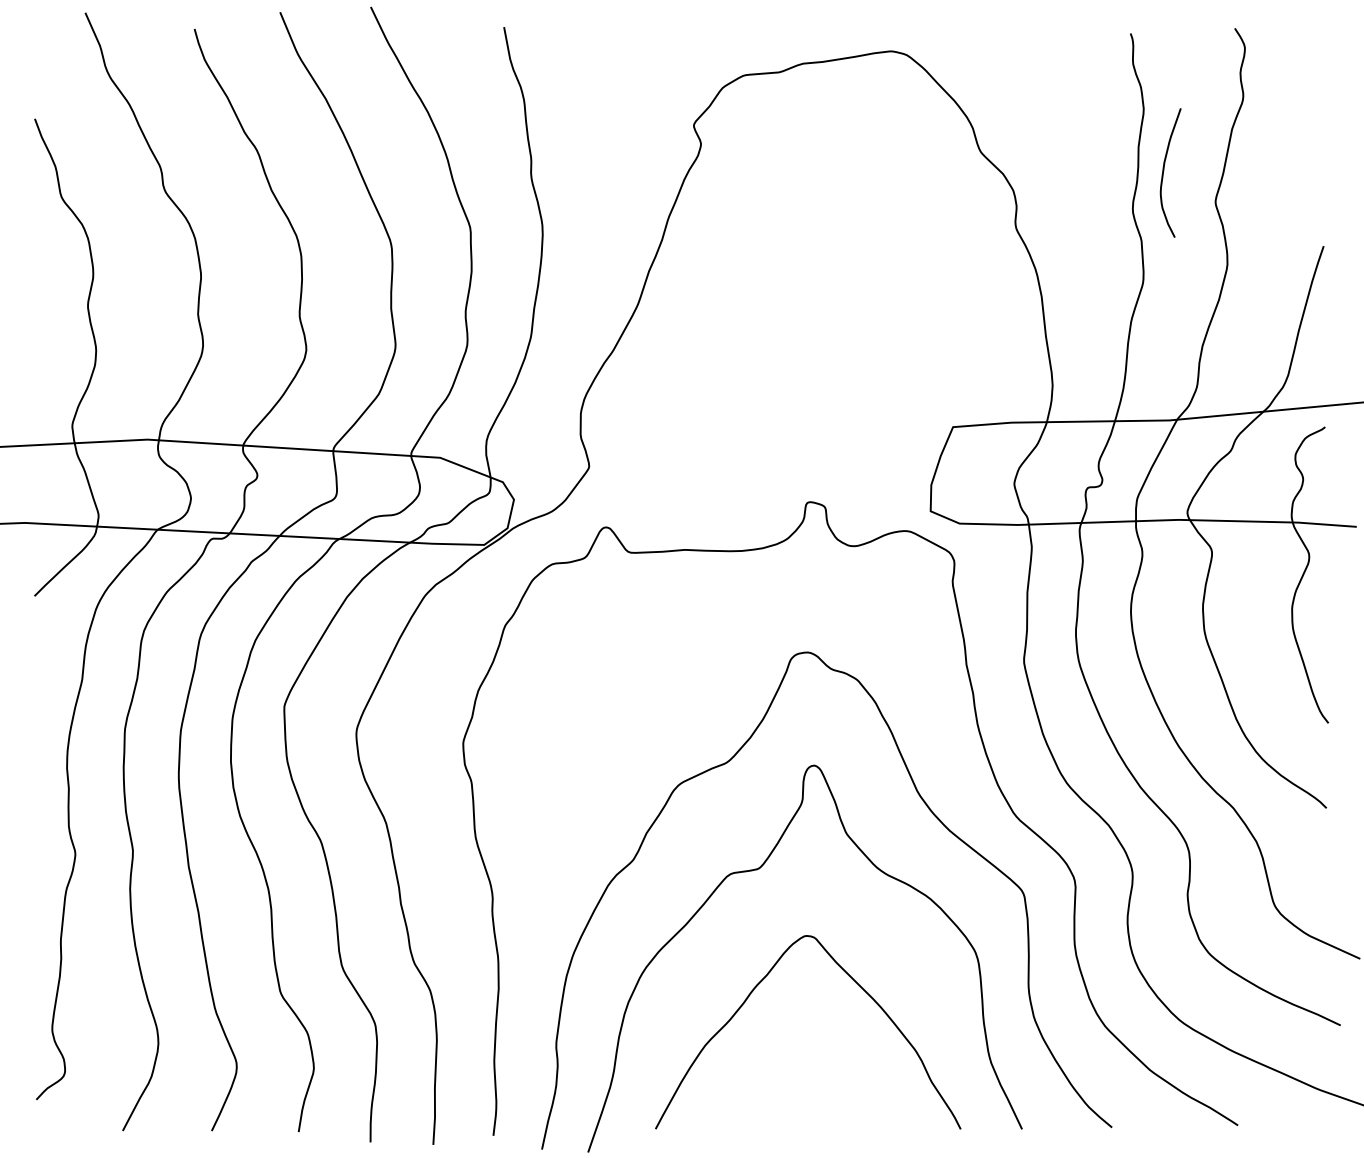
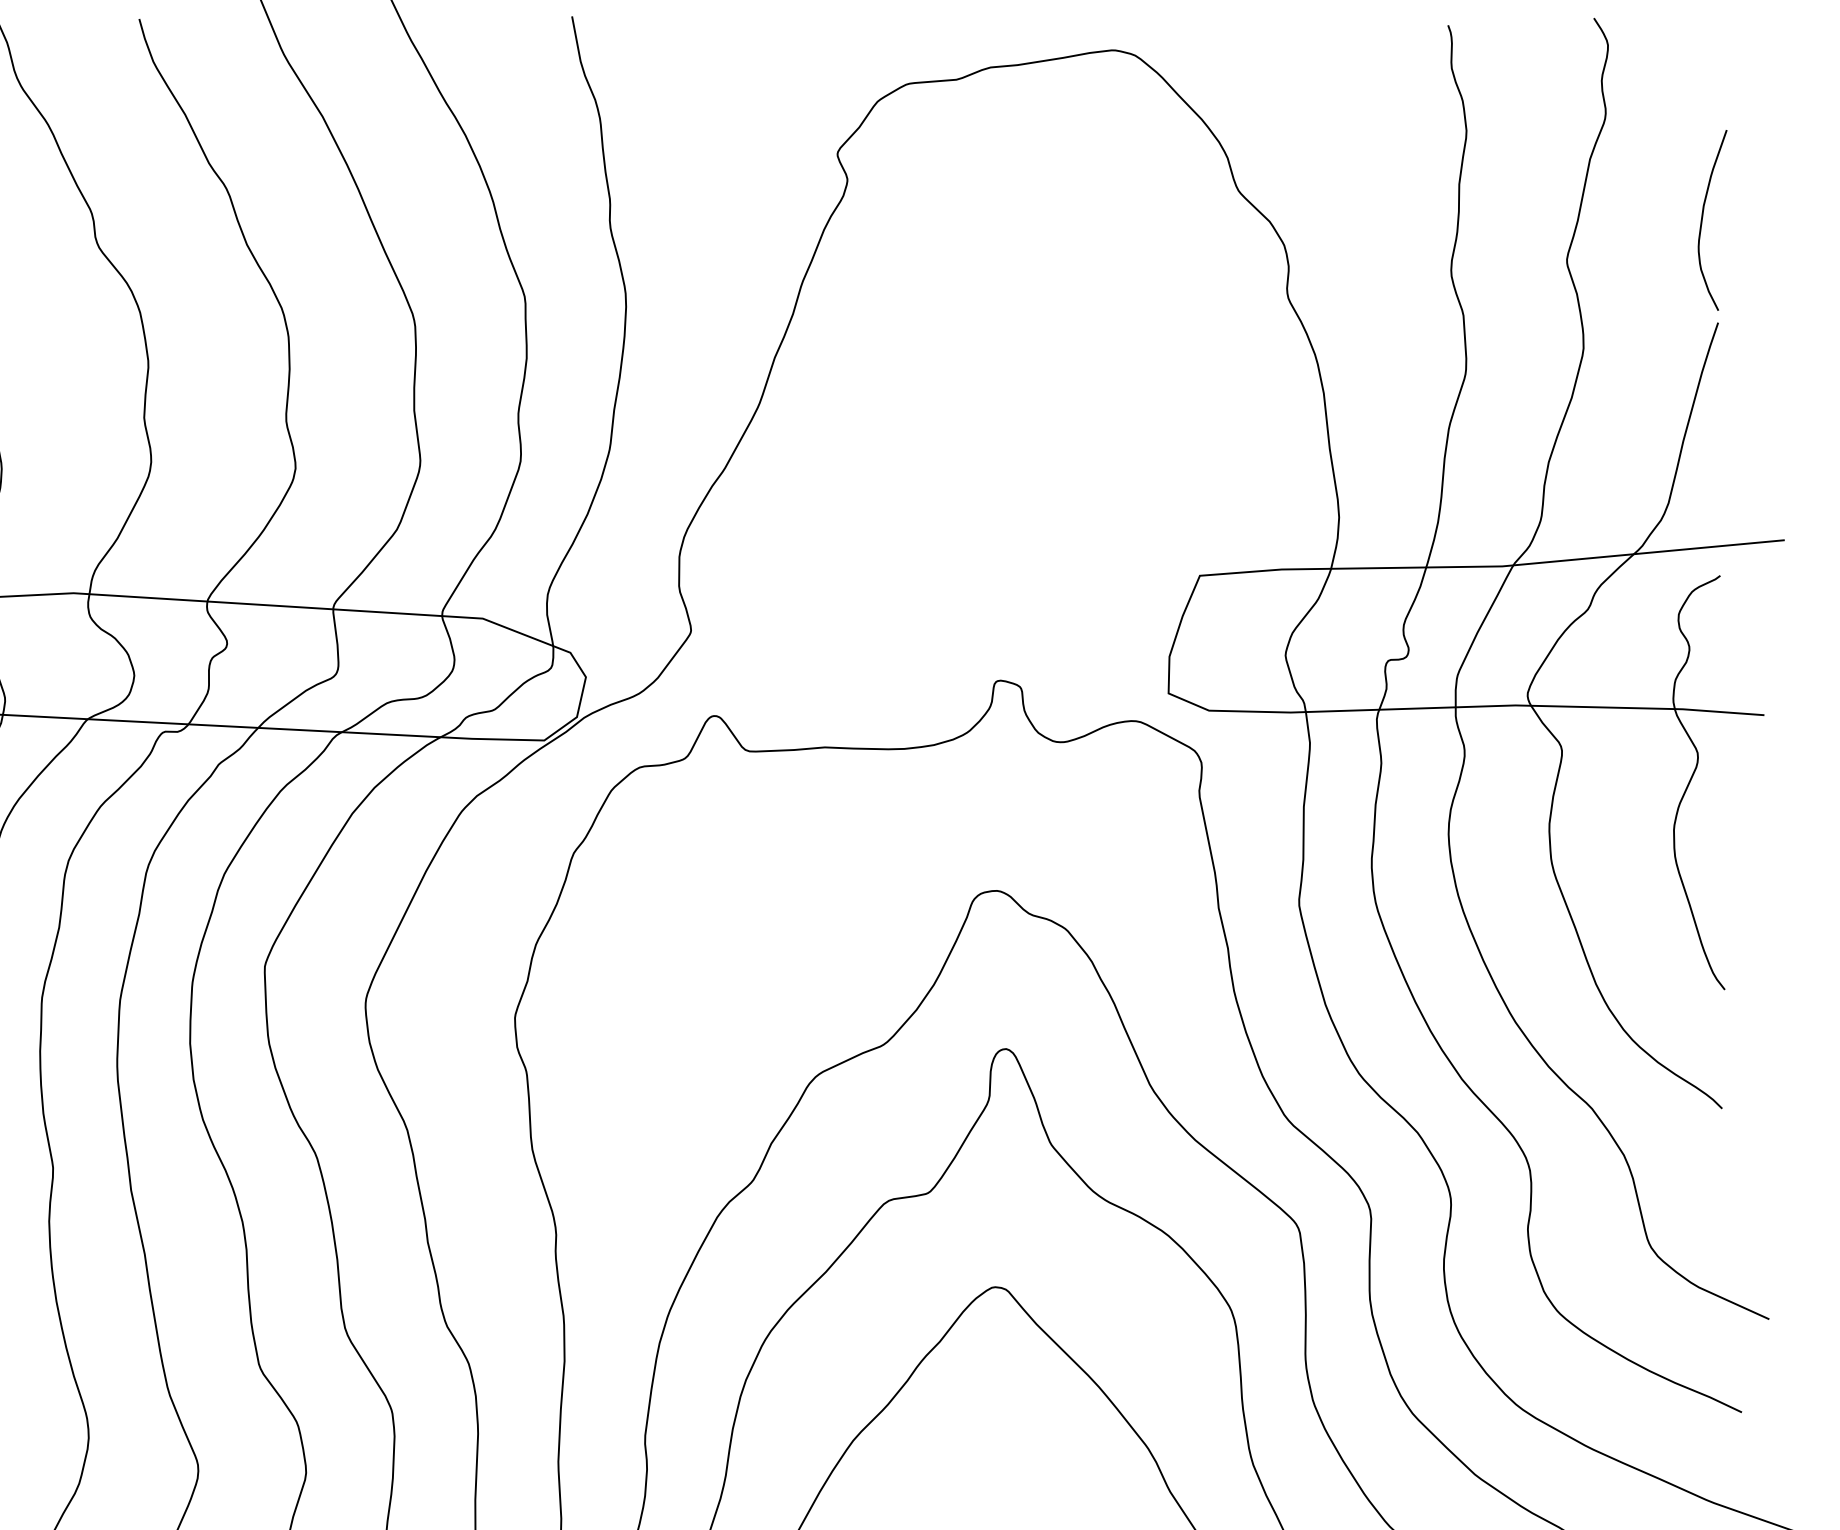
curve: (1164, 171) -> (1703, 218), moved

